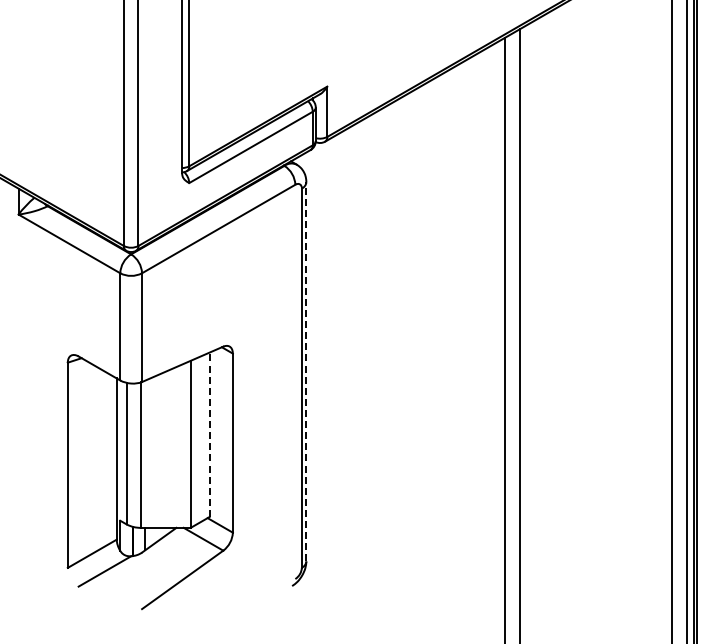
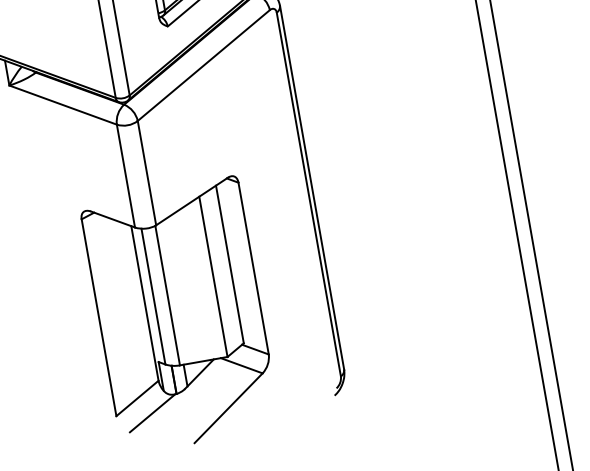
line: (306, 371) -> (312, 187), dashed -> solid
line: (209, 434) -> (229, 264), dashed -> solid

